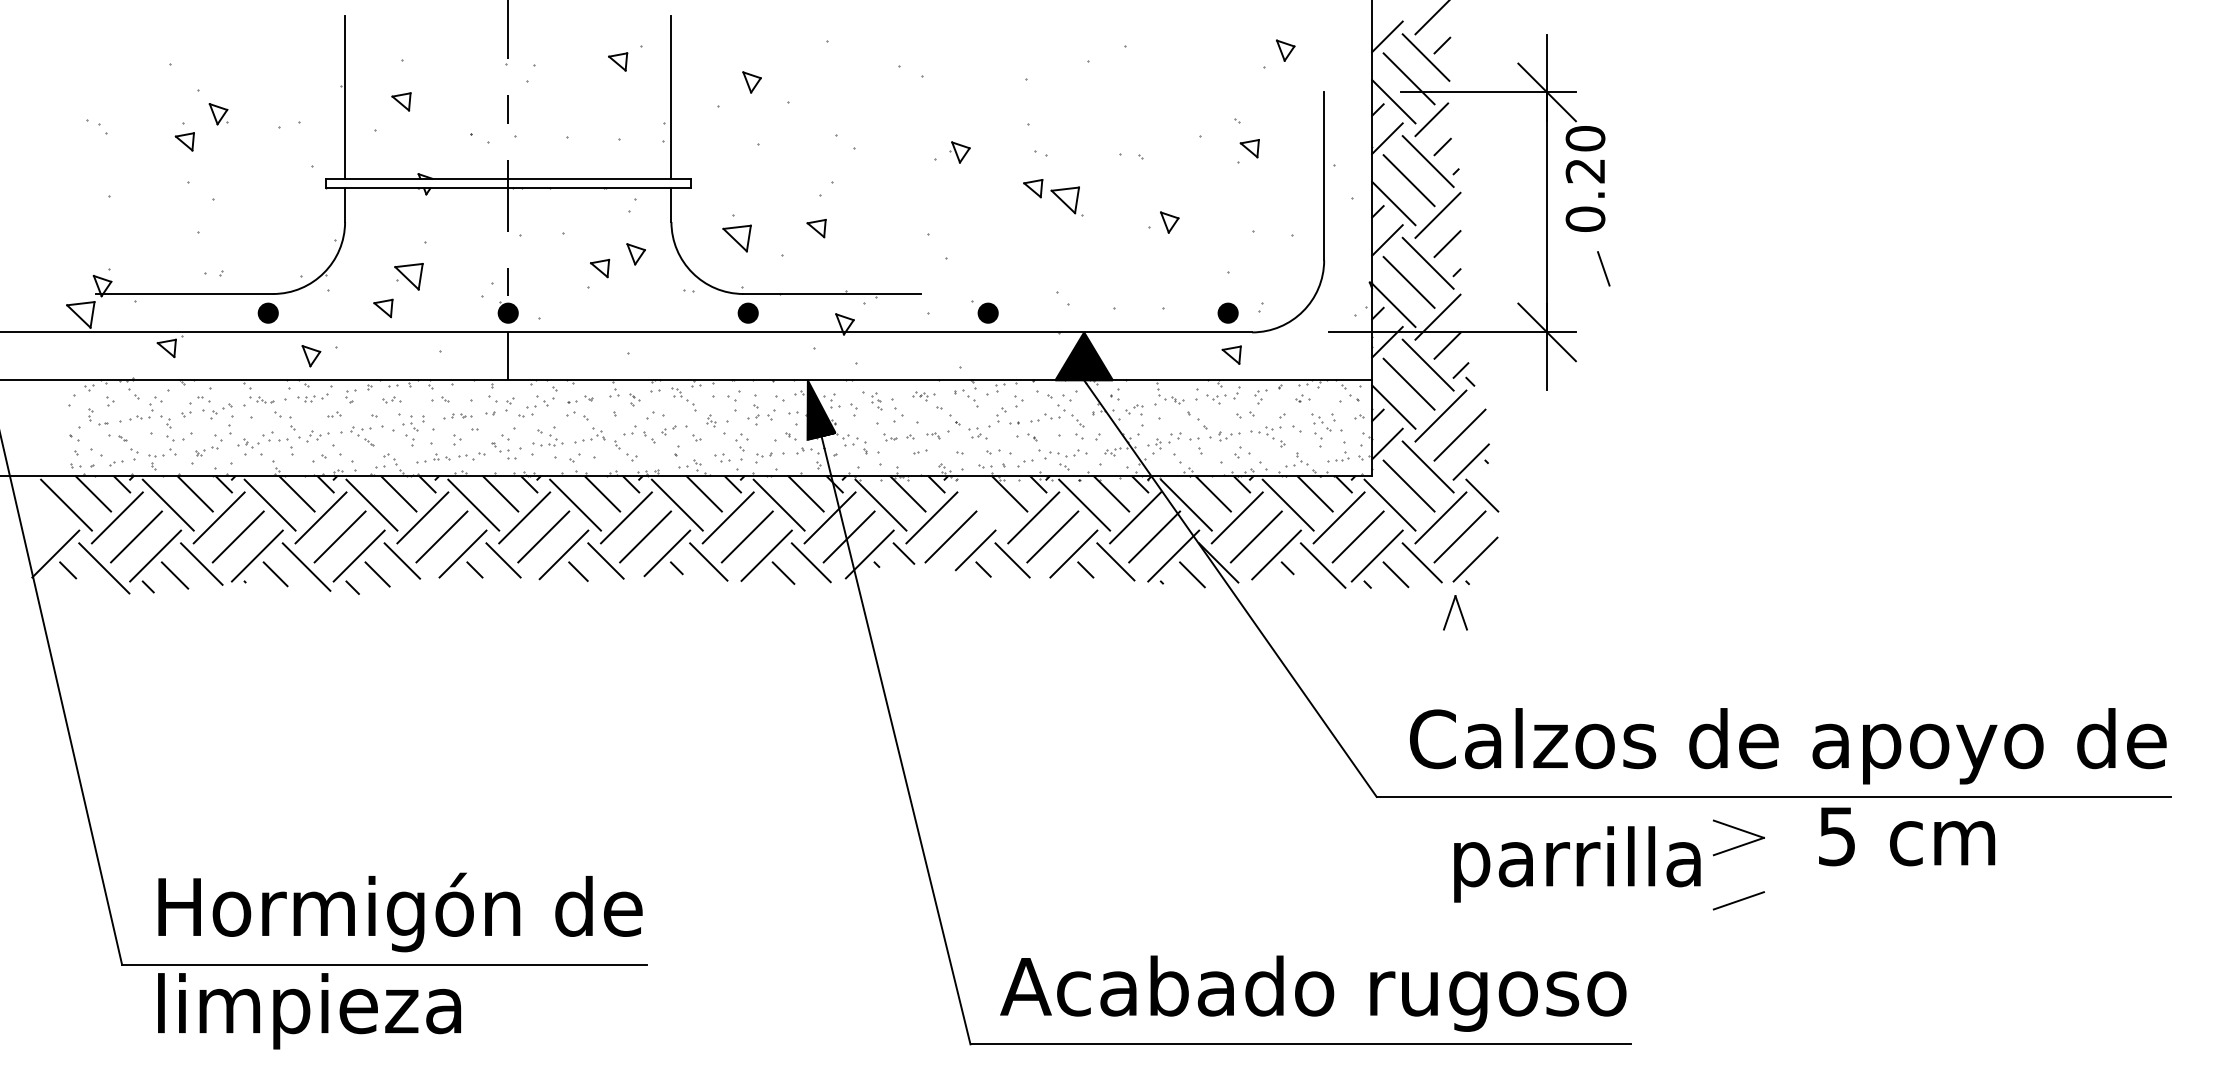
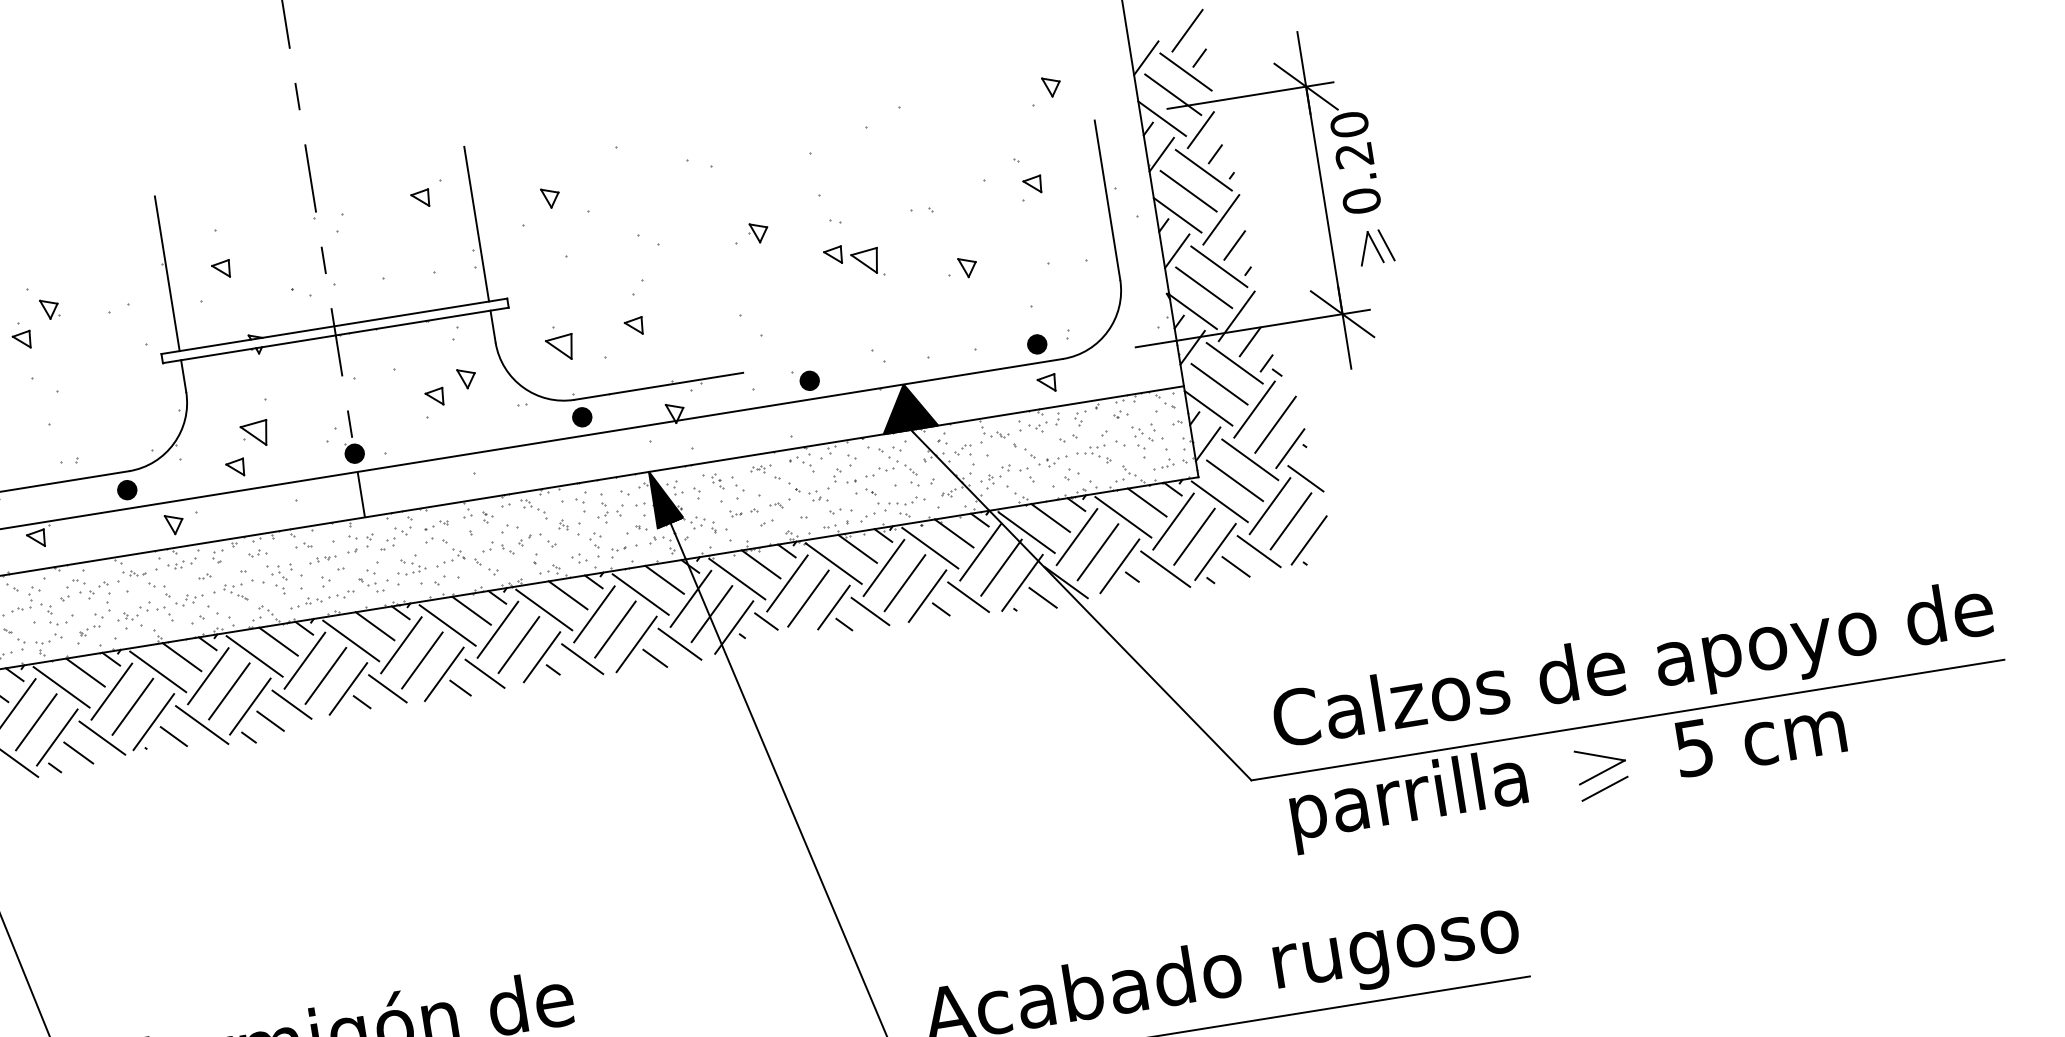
line: (982, 504) -> (833, 563), added
part: (1455, 612) -> (1370, 247), moved
text: (1577, 864) -> (1409, 800), moved
line: (1738, 900) -> (1604, 788), moved

